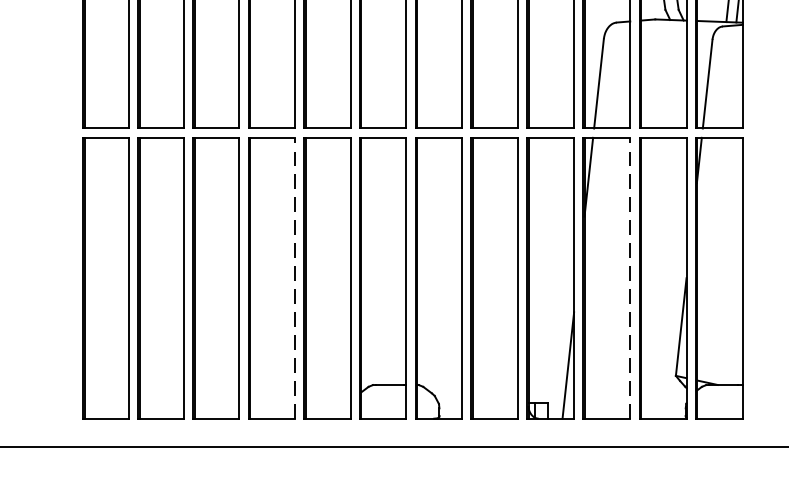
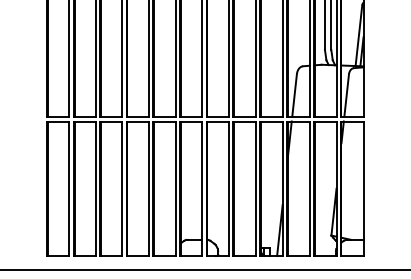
line: (294, 277) -> (148, 188), dashed -> solid
line: (630, 277) -> (309, 188), dashed -> solid

